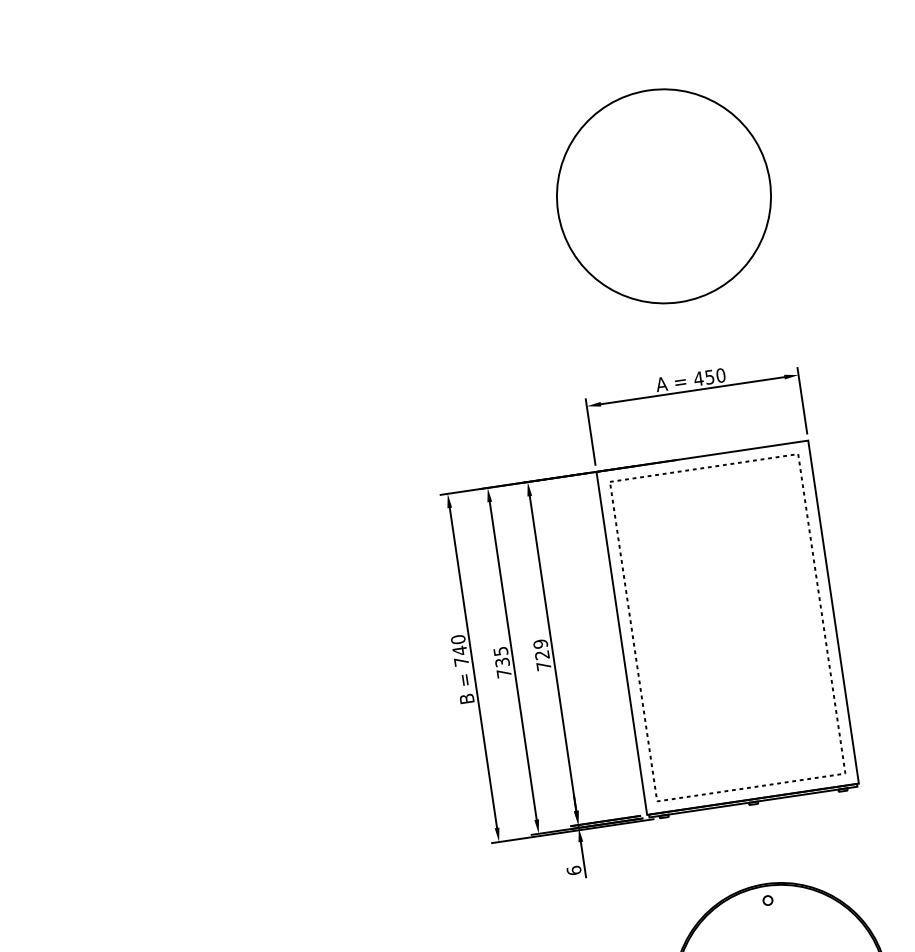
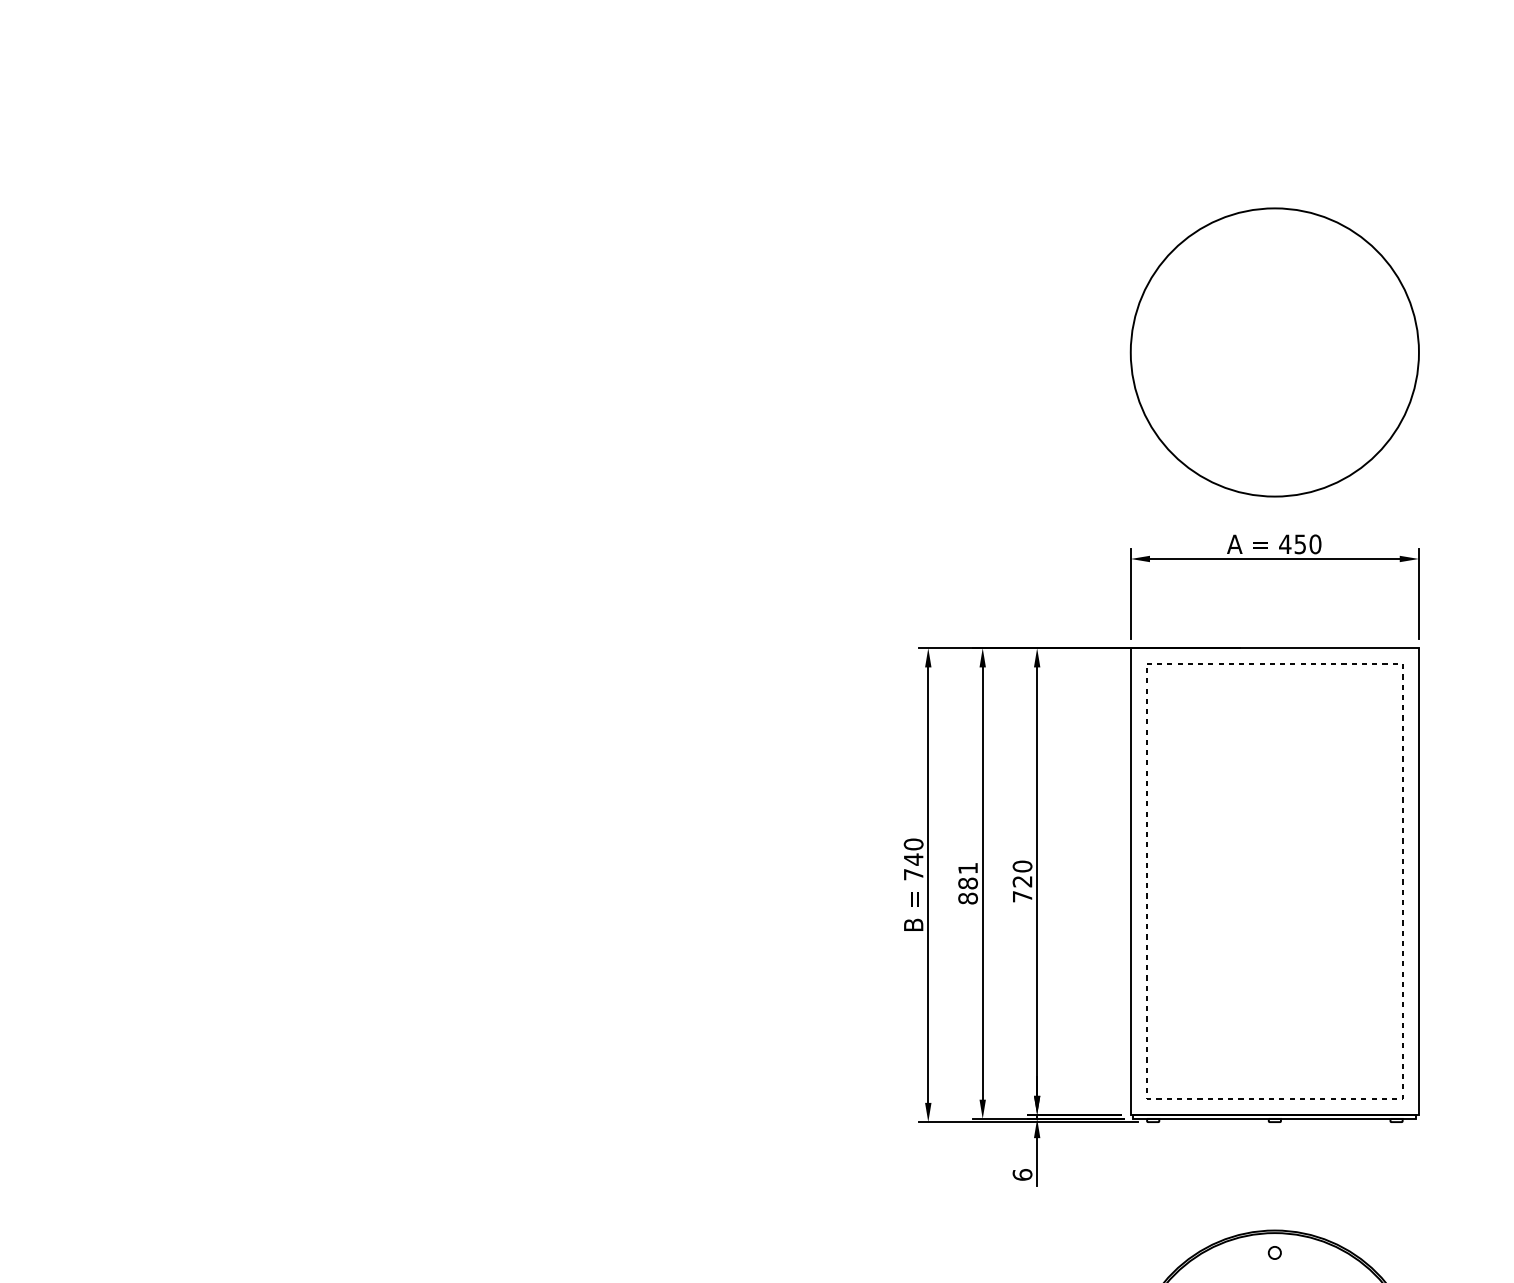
circle: (663, 196) -> (1274, 352), moved
text: (540, 644) -> (1022, 866), 729 -> 720
text: (502, 662) -> (967, 883), 735 -> 881

